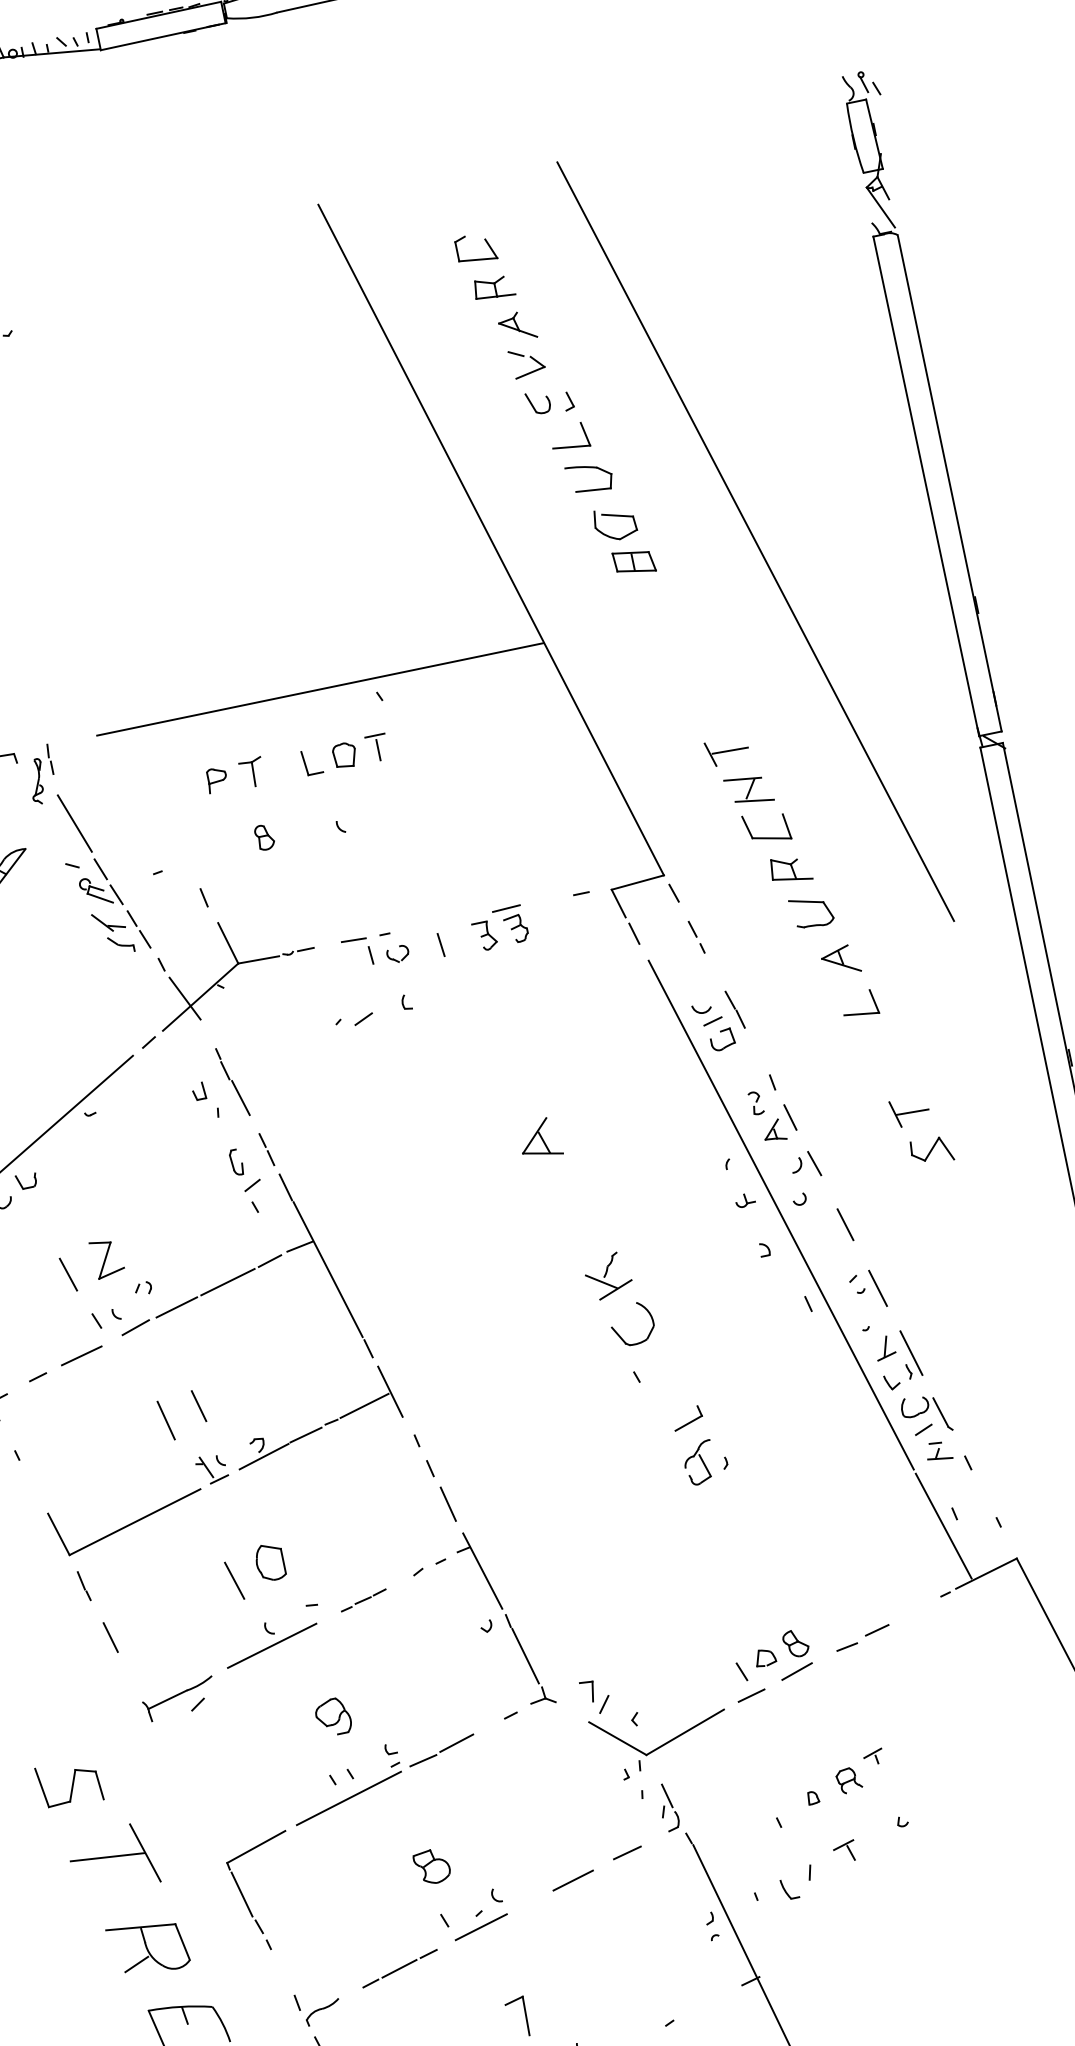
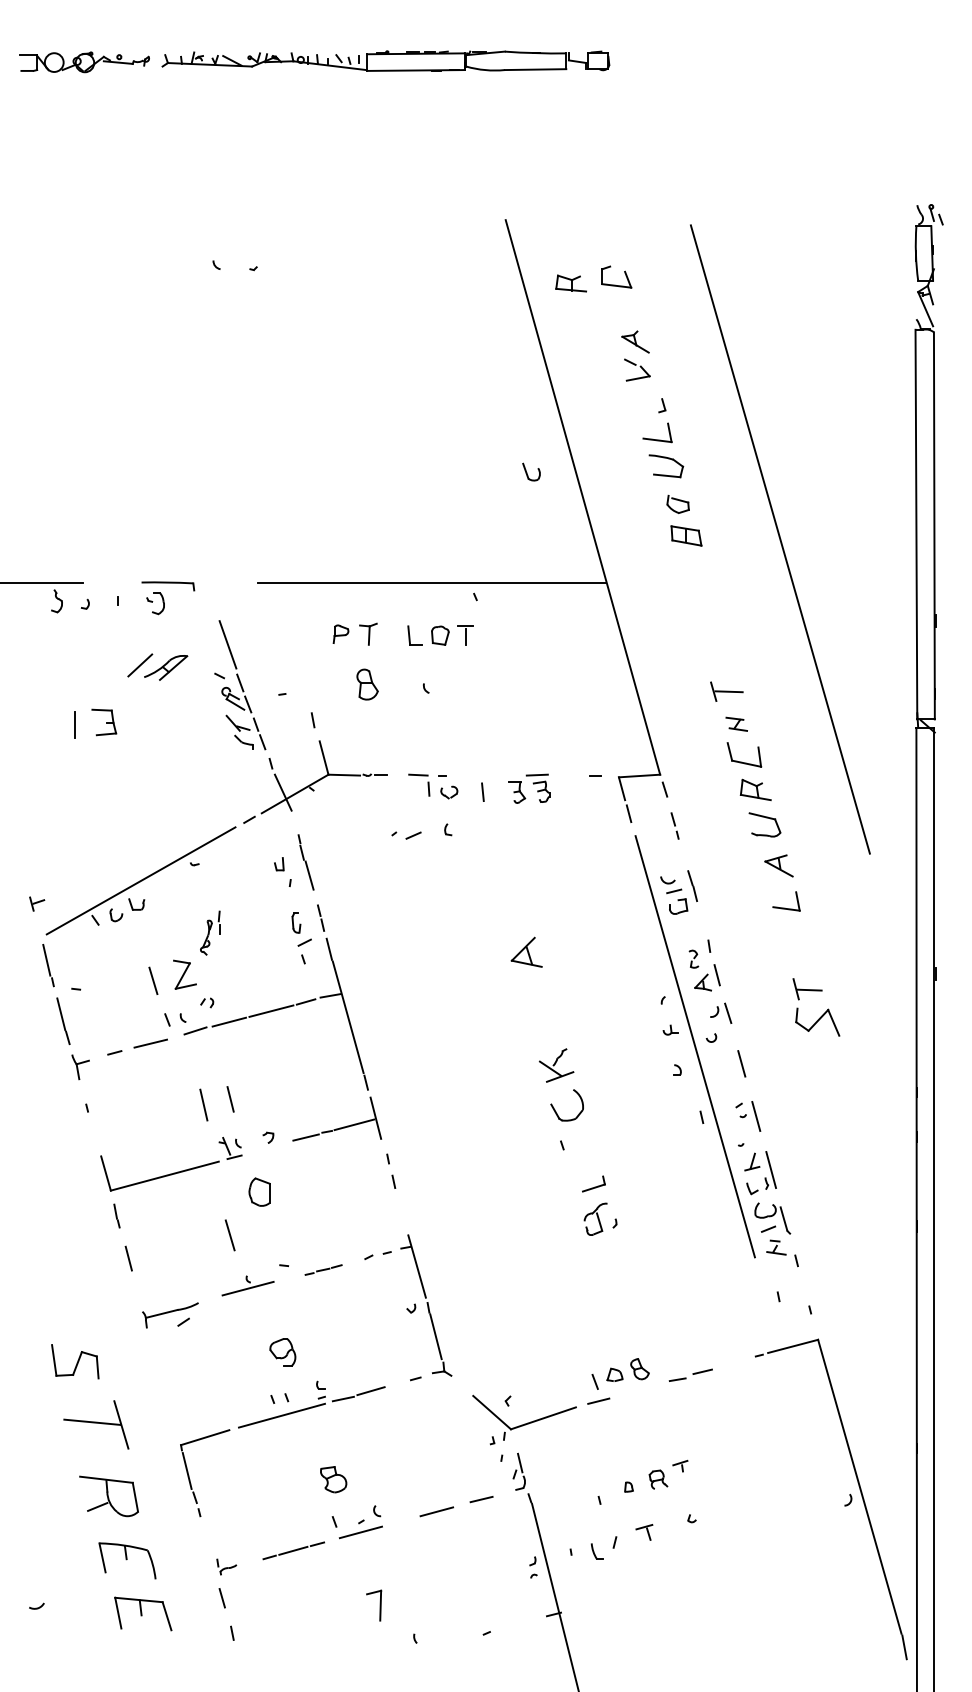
part: (493, 288) -> (570, 283), moved
part: (538, 402) -> (531, 471), moved
part: (614, 524) -> (677, 504), size x0.7
part: (41, 773) -> (210, 932), moved
part: (748, 790) -> (736, 724), size x0.6
part: (264, 837) -> (367, 684), size x1.6
part: (931, 1150) -> (817, 1021), size x1.4
line: (264, 1455) -> (271, 1146), removed
line: (447, 1503) -> (401, 1210), removed
line: (943, 1525) -> (768, 1303), removed
part: (269, 1561) -> (259, 1191), moved
part: (270, 1640) -> (247, 1285), size x0.7
line: (797, 1671) -> (636, 1390), removed
part: (594, 1696) -> (481, 1377), removed
part: (317, 2006) -> (226, 1566), size x0.6

